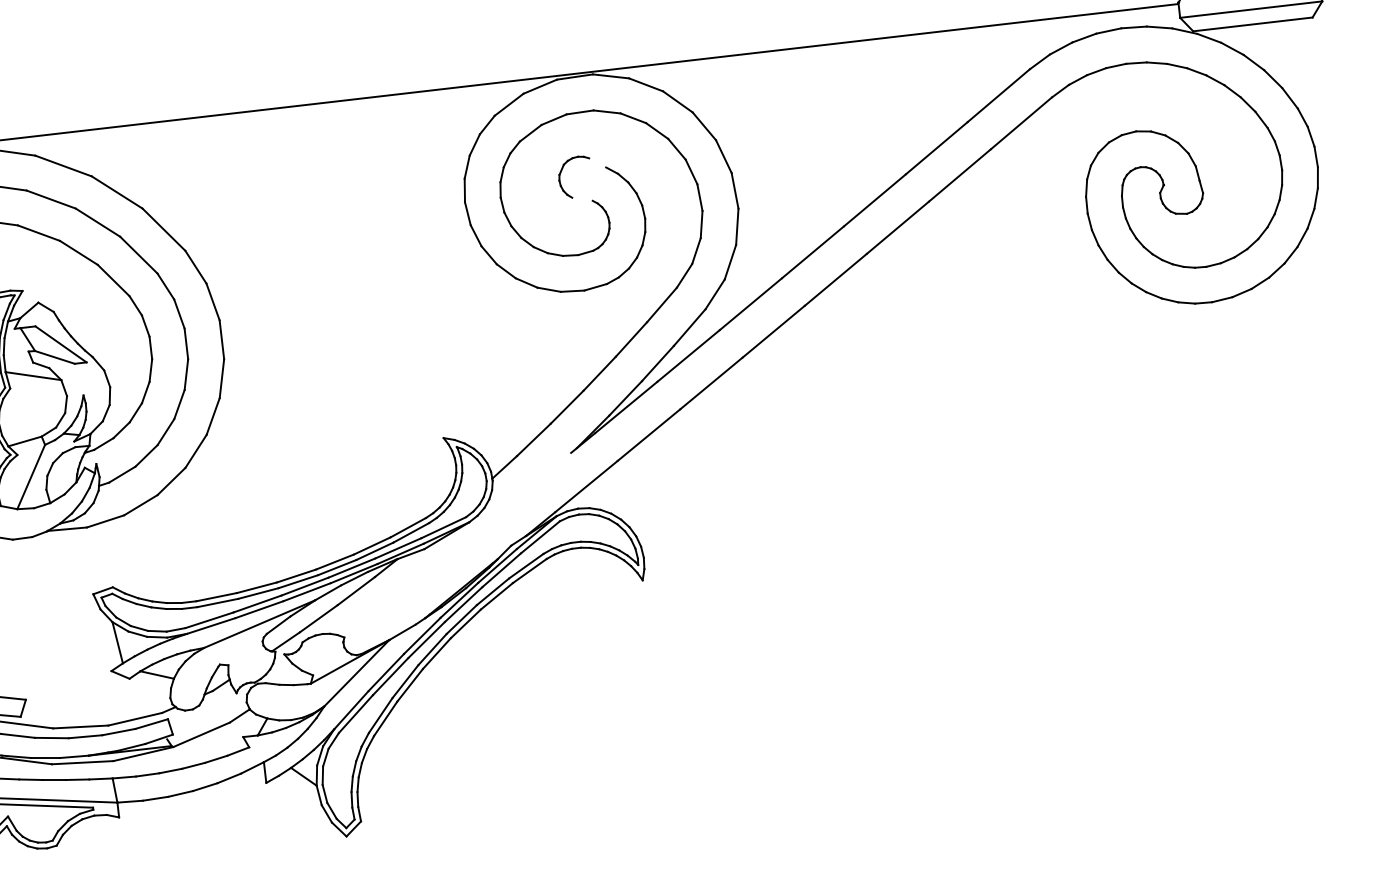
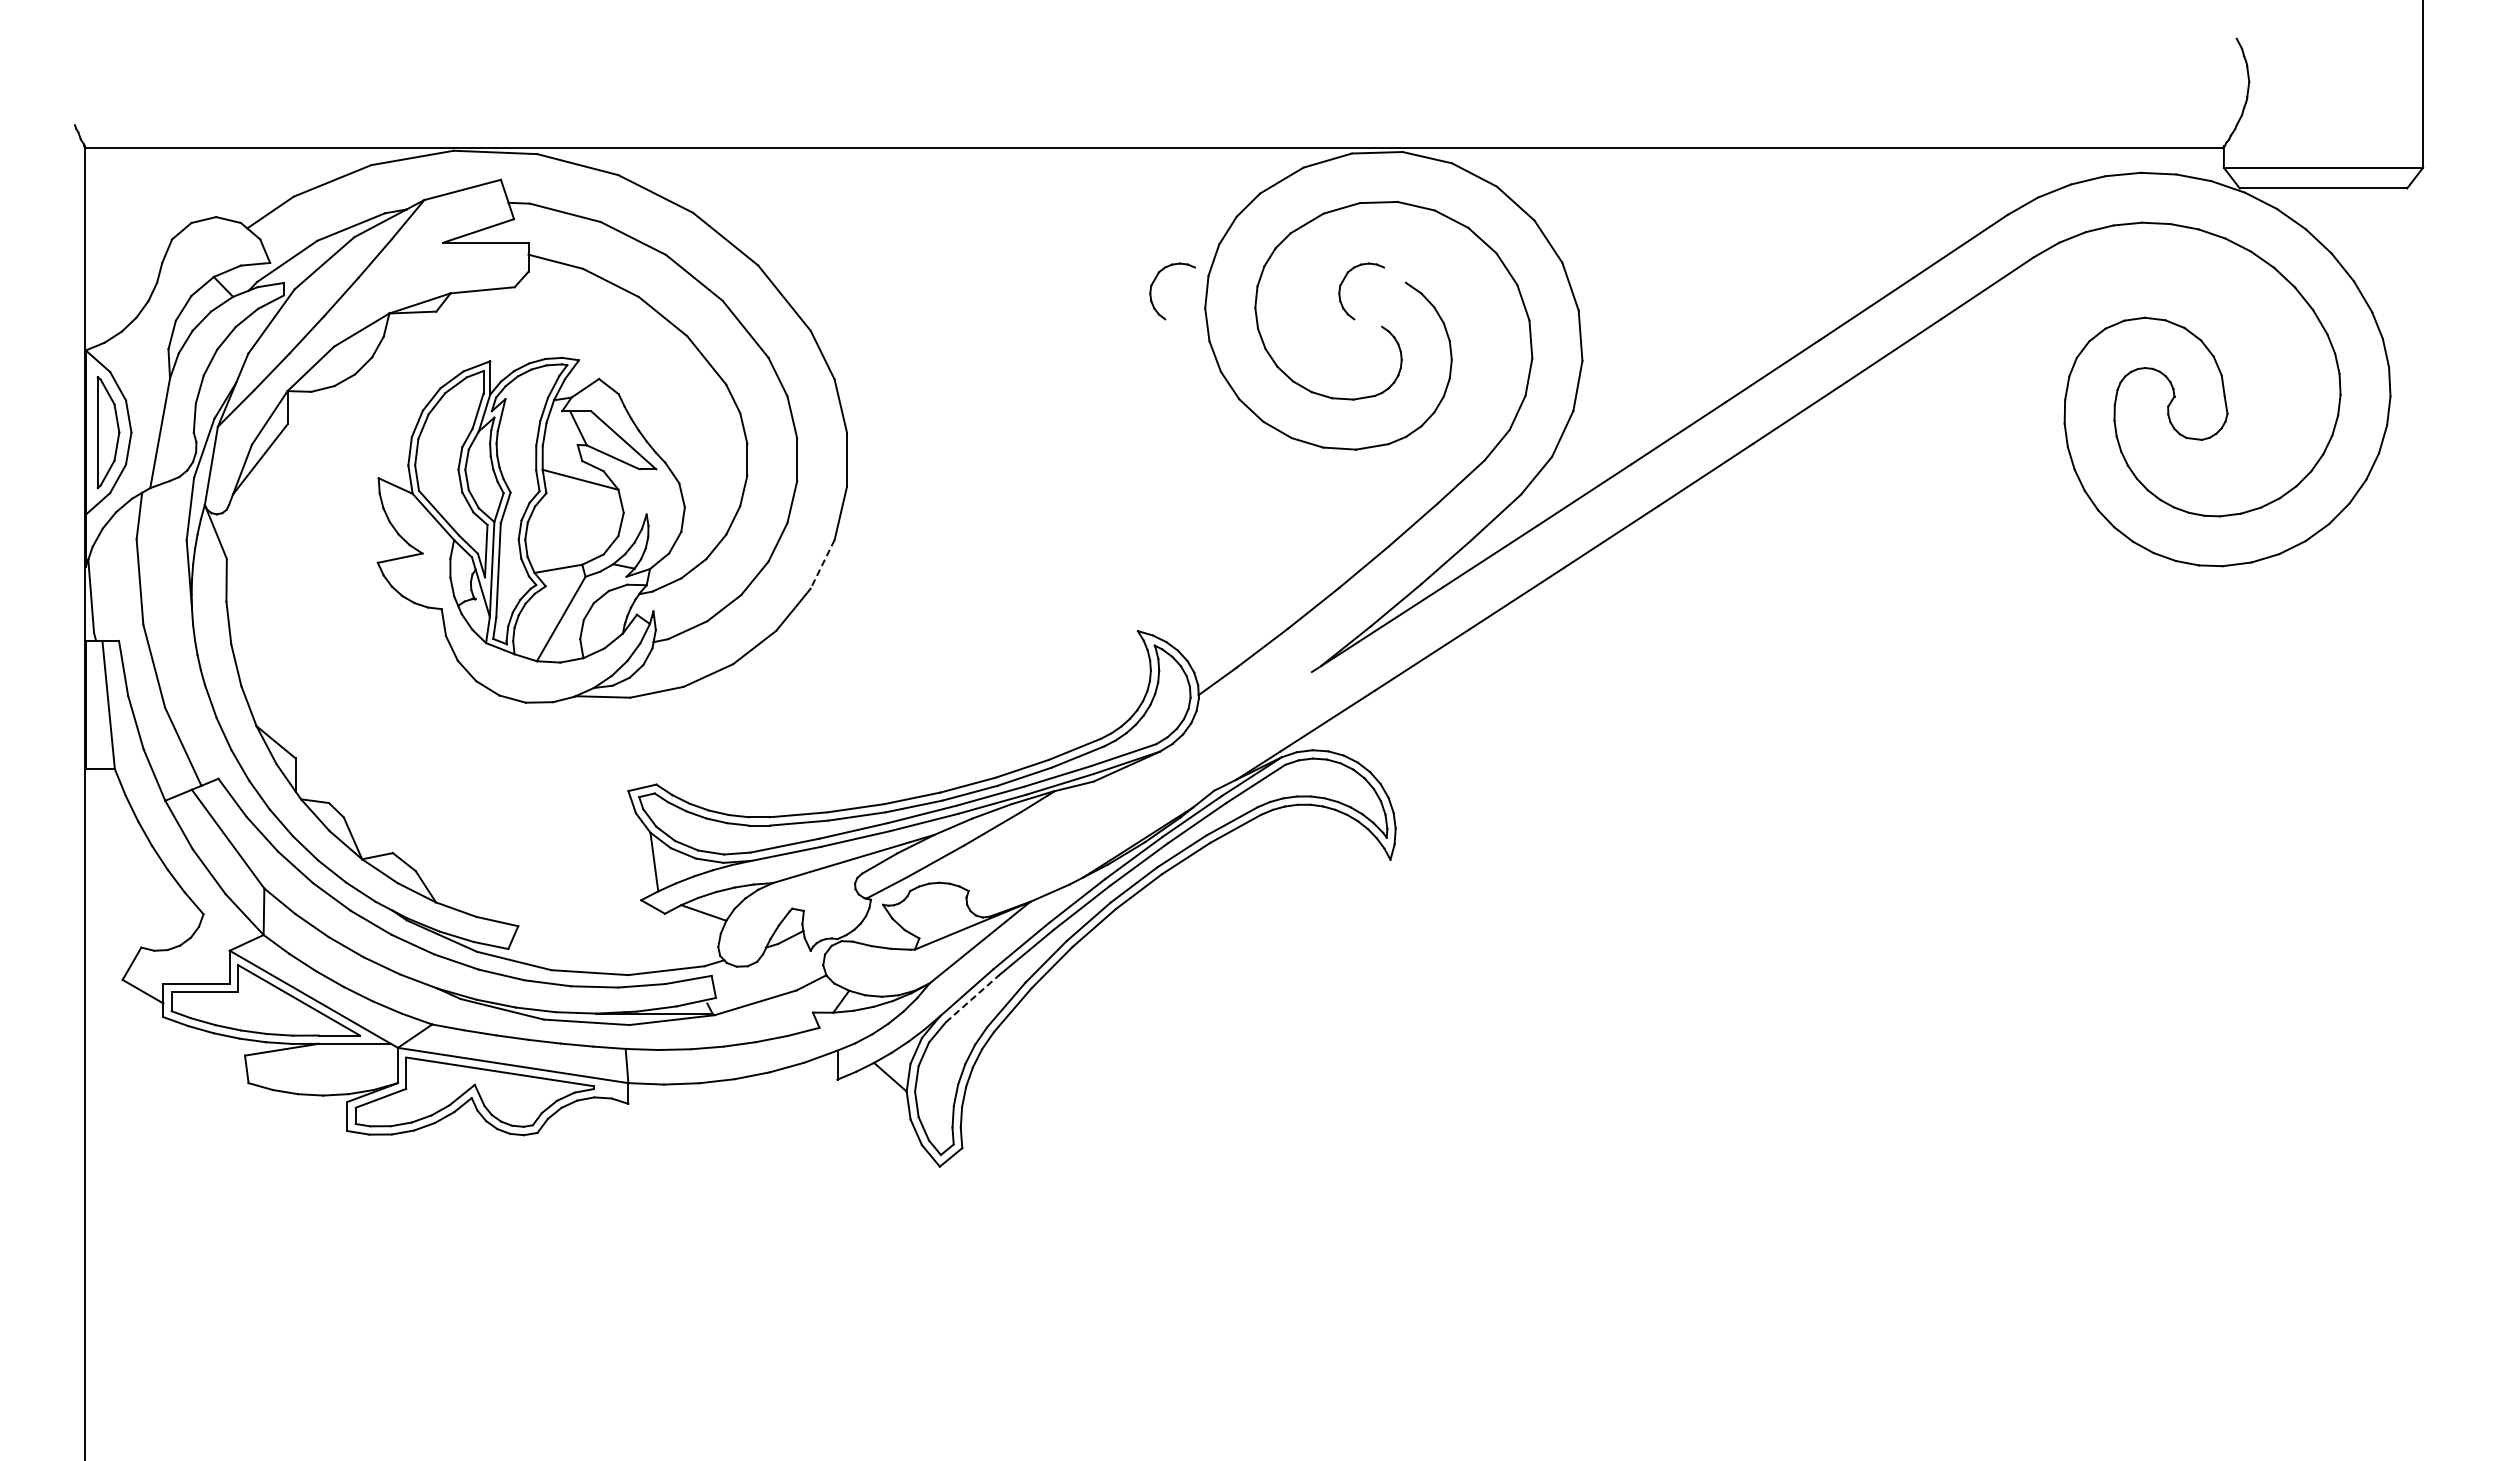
part: (426, 187) -> (1154, 282), added
line: (213, 416) -> (822, 564), solid -> dashed
line: (355, 713) -> (972, 998), solid -> dashed

